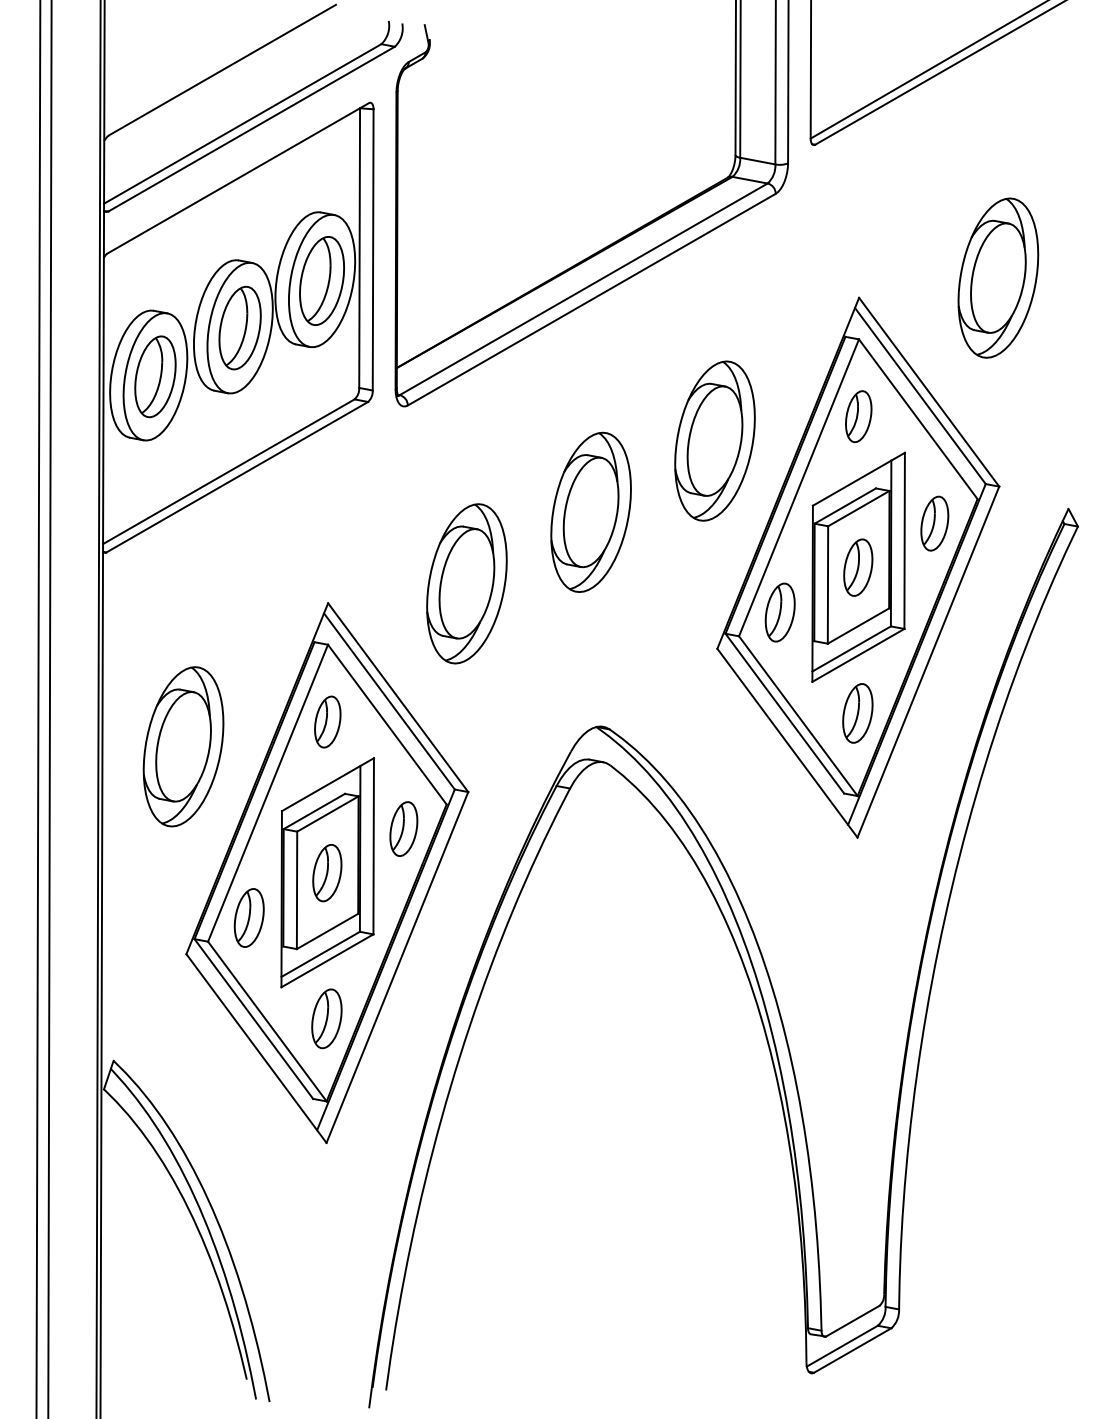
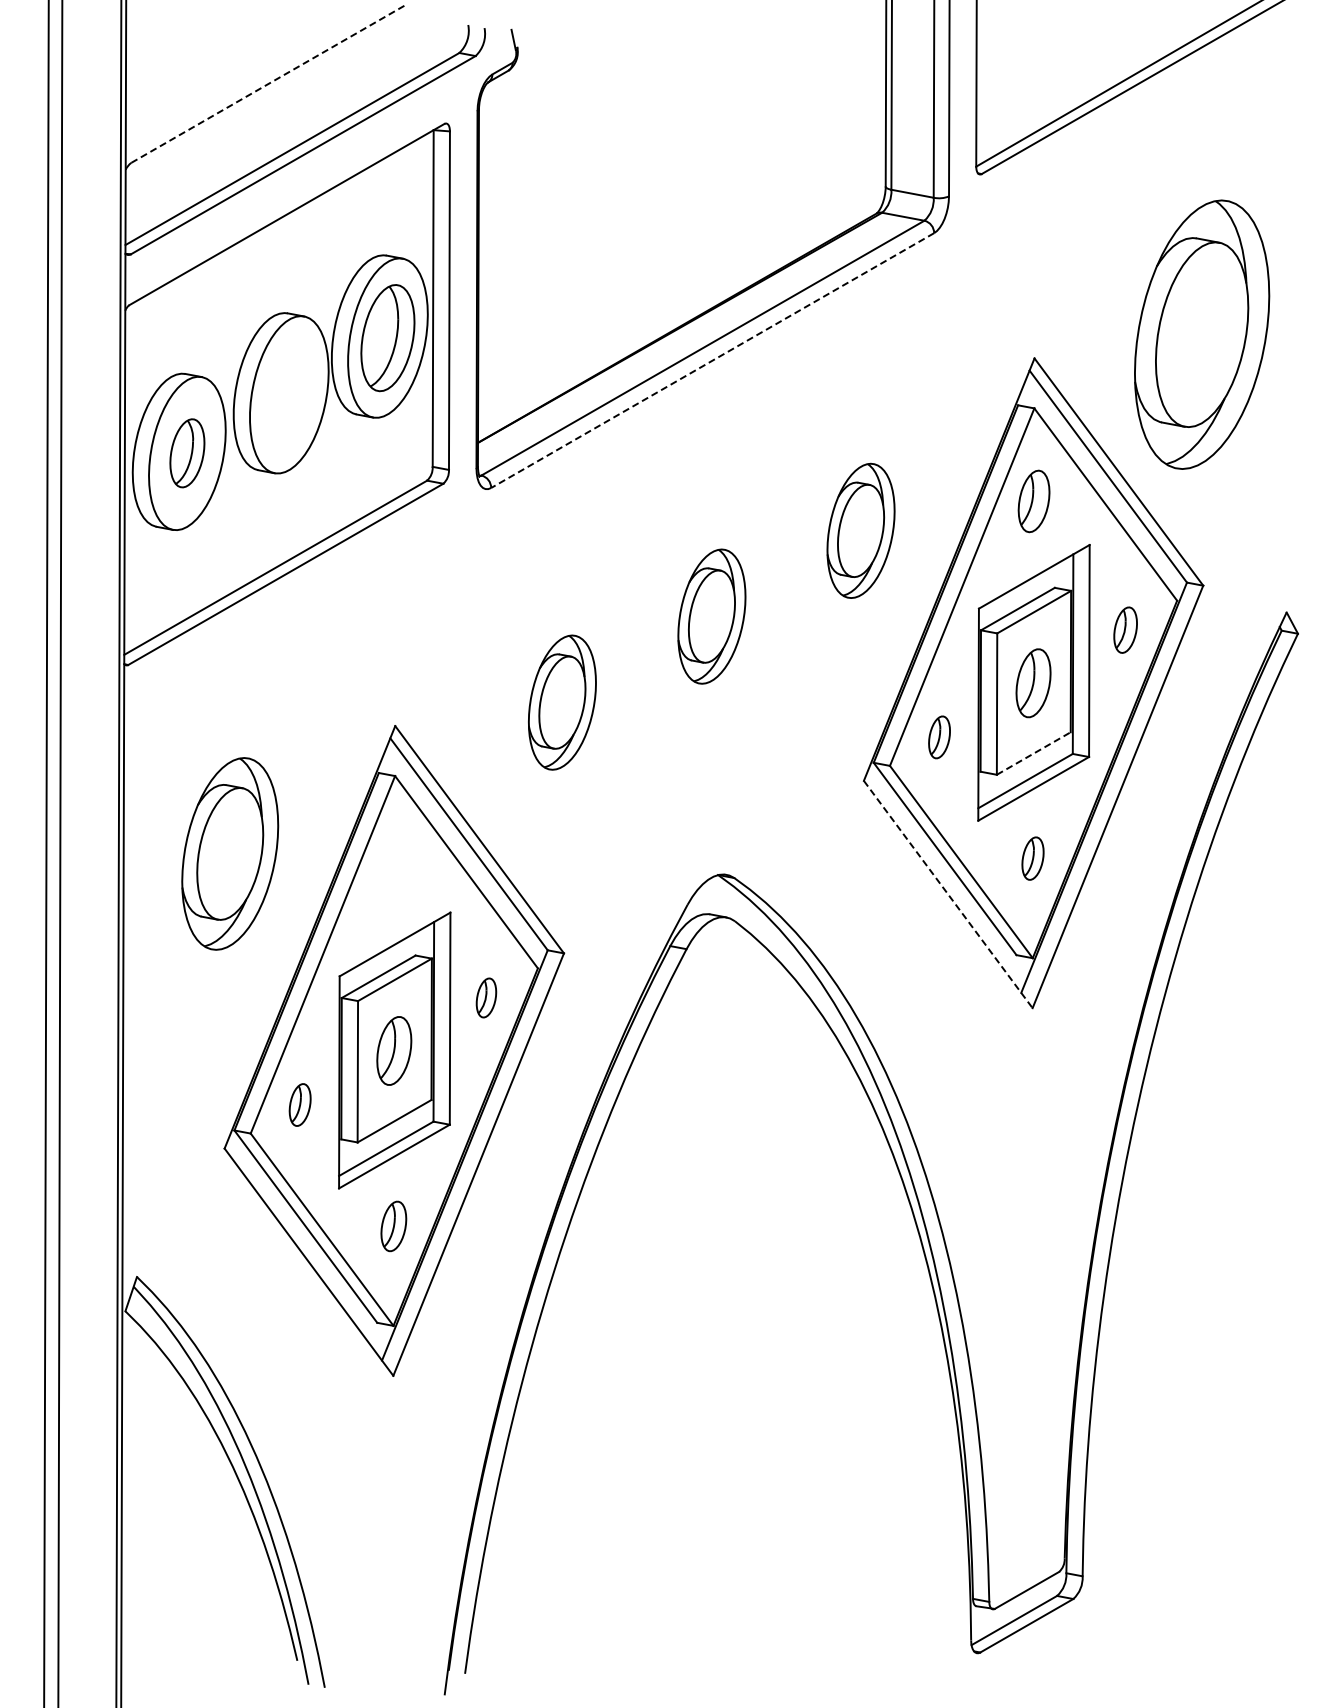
line: (222, 70) -> (268, 84), solid -> dashed
part: (998, 278) -> (1202, 334), size x1.4
line: (591, 299) -> (712, 360), solid -> dashed
part: (240, 327) -> (289, 394), removed
part: (155, 376) -> (187, 452), size x0.7
part: (714, 440) -> (860, 530), size x0.7
part: (590, 512) -> (711, 616), size x0.7
part: (934, 523) -> (1125, 629), size x0.7
part: (467, 583) -> (562, 702), size x0.7
part: (780, 612) -> (939, 737), size x0.6
line: (858, 626) -> (1033, 753), solid -> dashed
part: (857, 713) -> (1032, 858), size x0.6
part: (327, 721) -> (394, 868), removed
line: (787, 743) -> (948, 894), solid -> dashed
part: (183, 746) -> (230, 853), moved
part: (403, 828) -> (486, 997), size x0.6
part: (248, 917) -> (299, 1104), size x0.6
part: (326, 1018) -> (393, 1226), size x0.7

